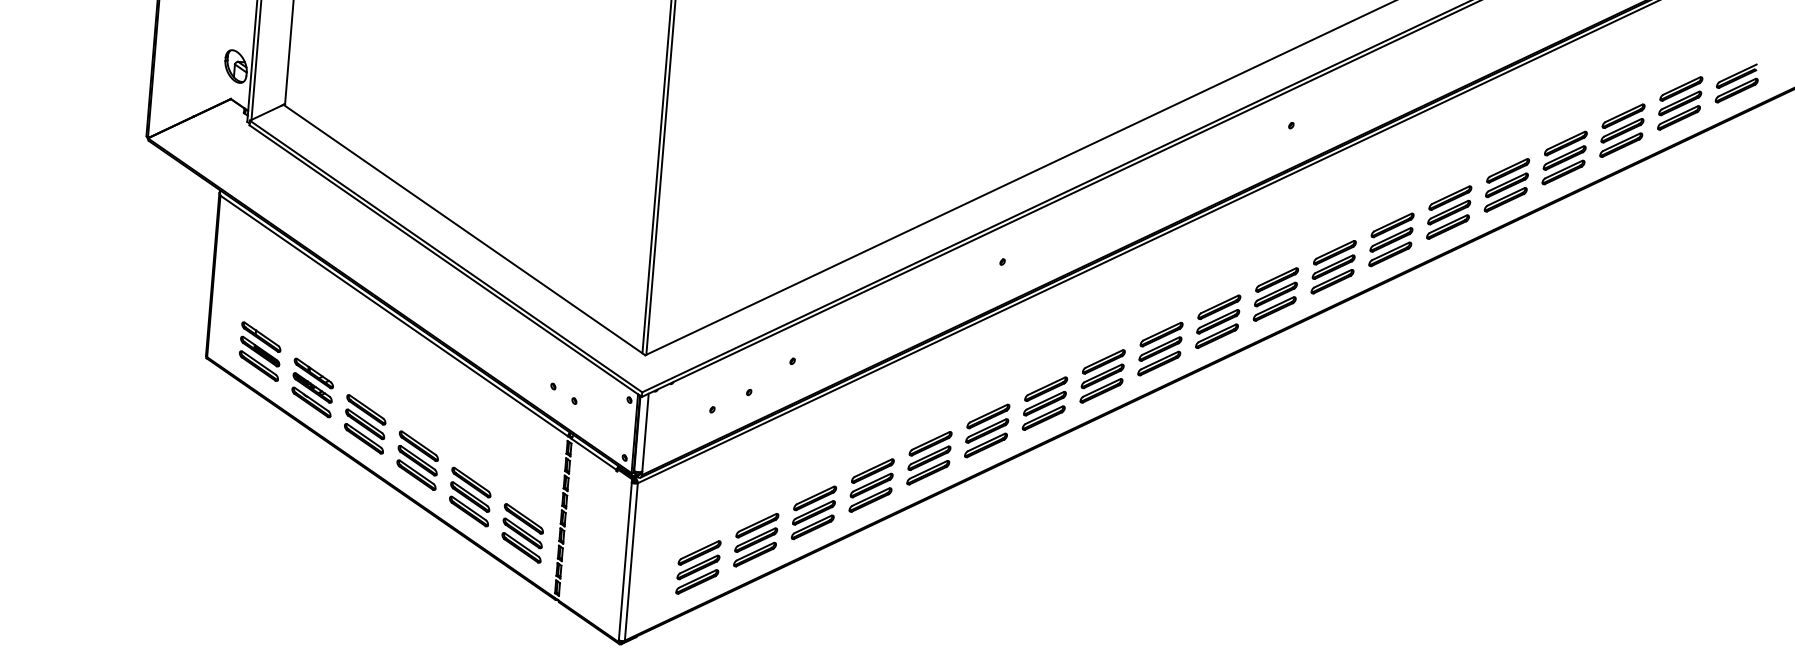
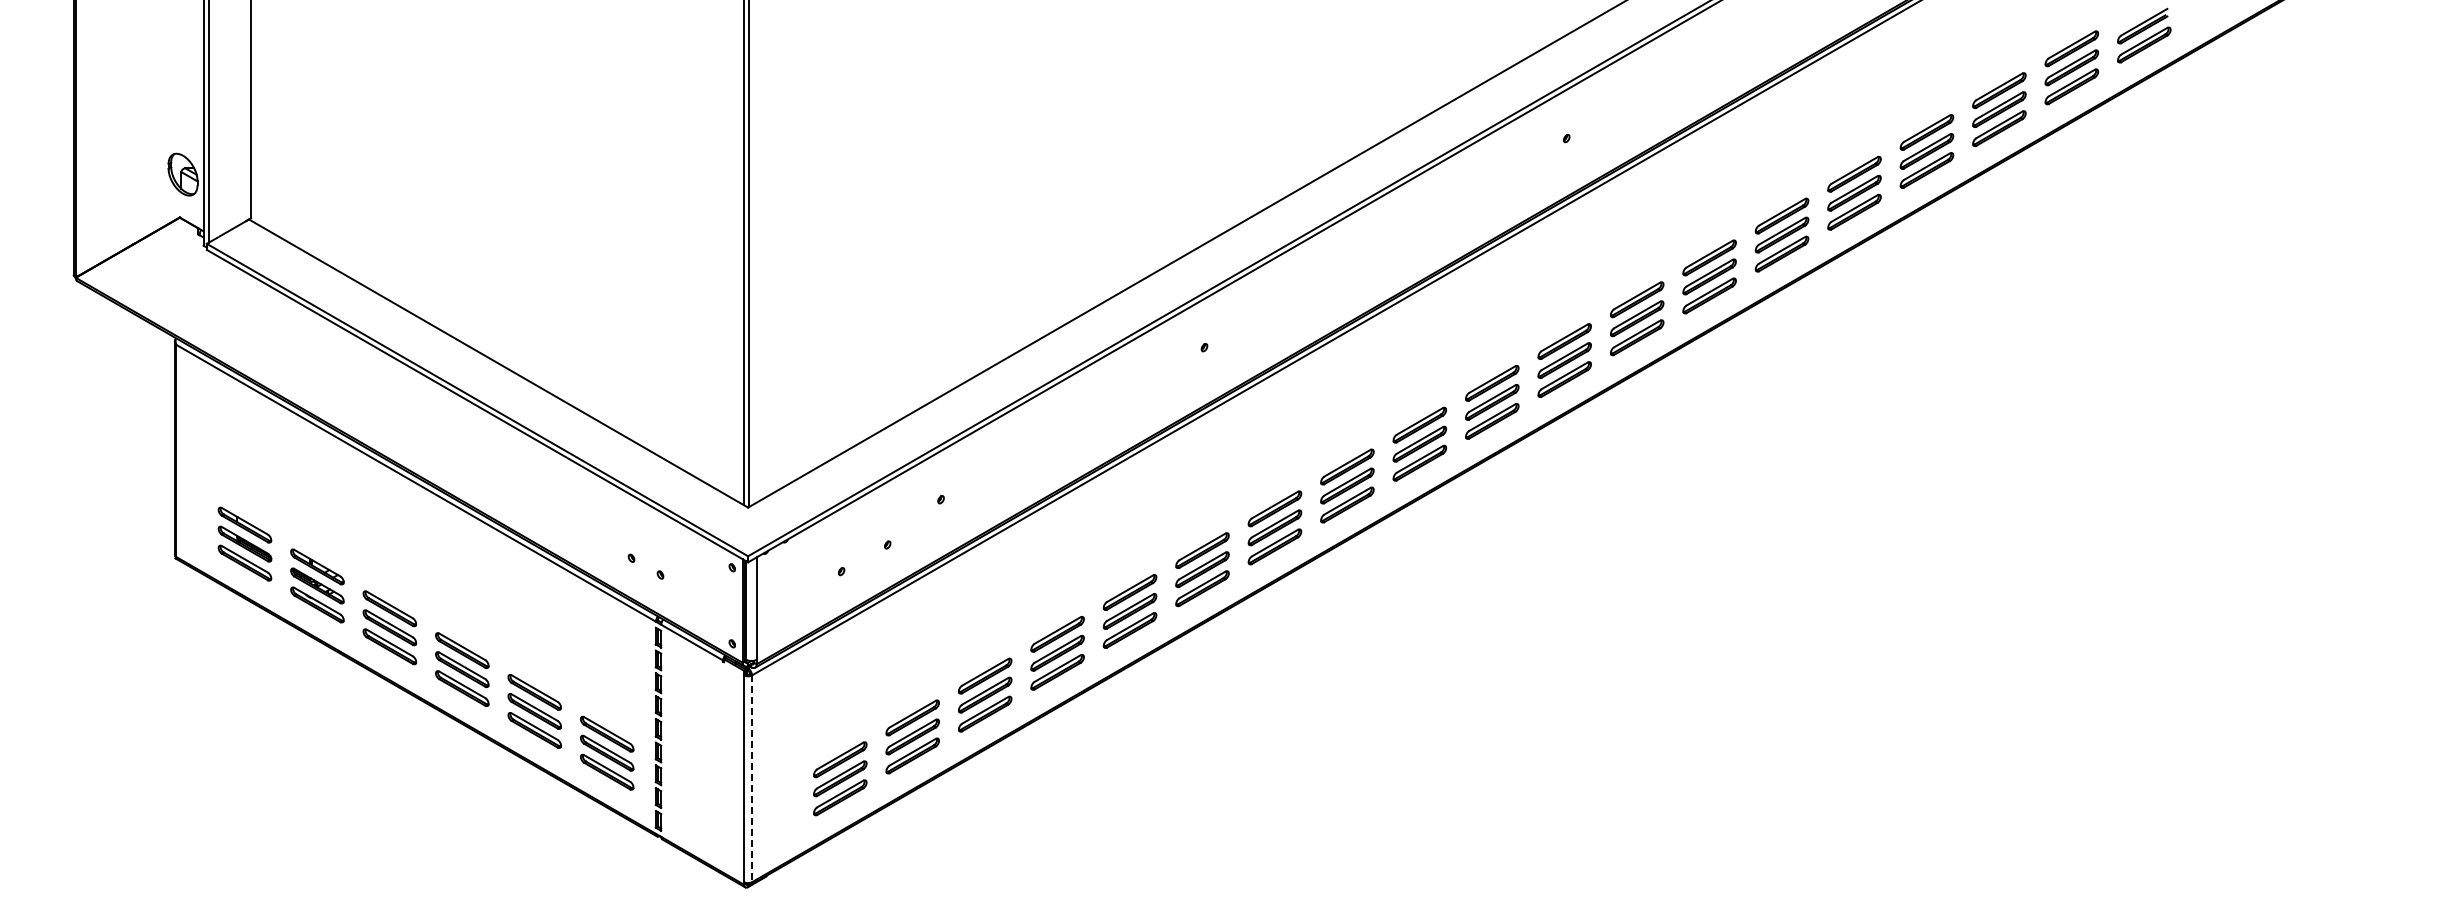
line: (631, 562) -> (752, 779), solid -> dashed

